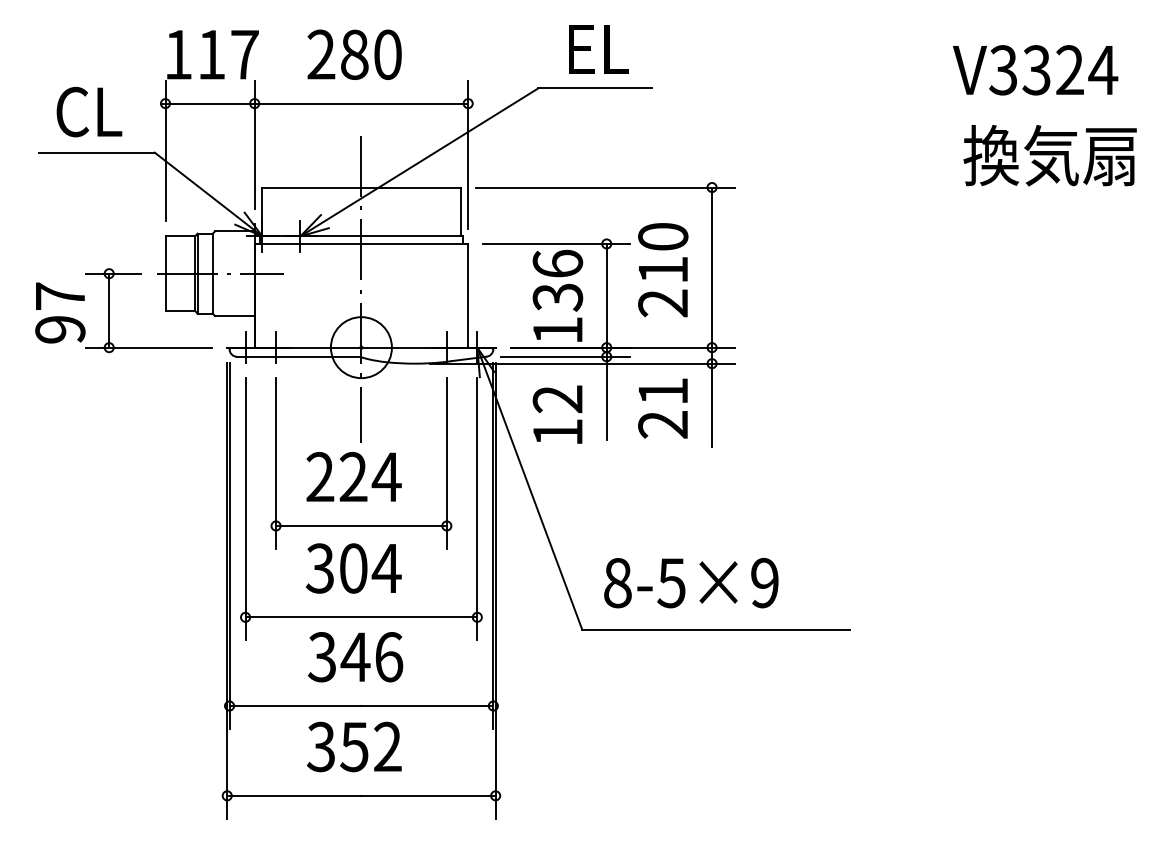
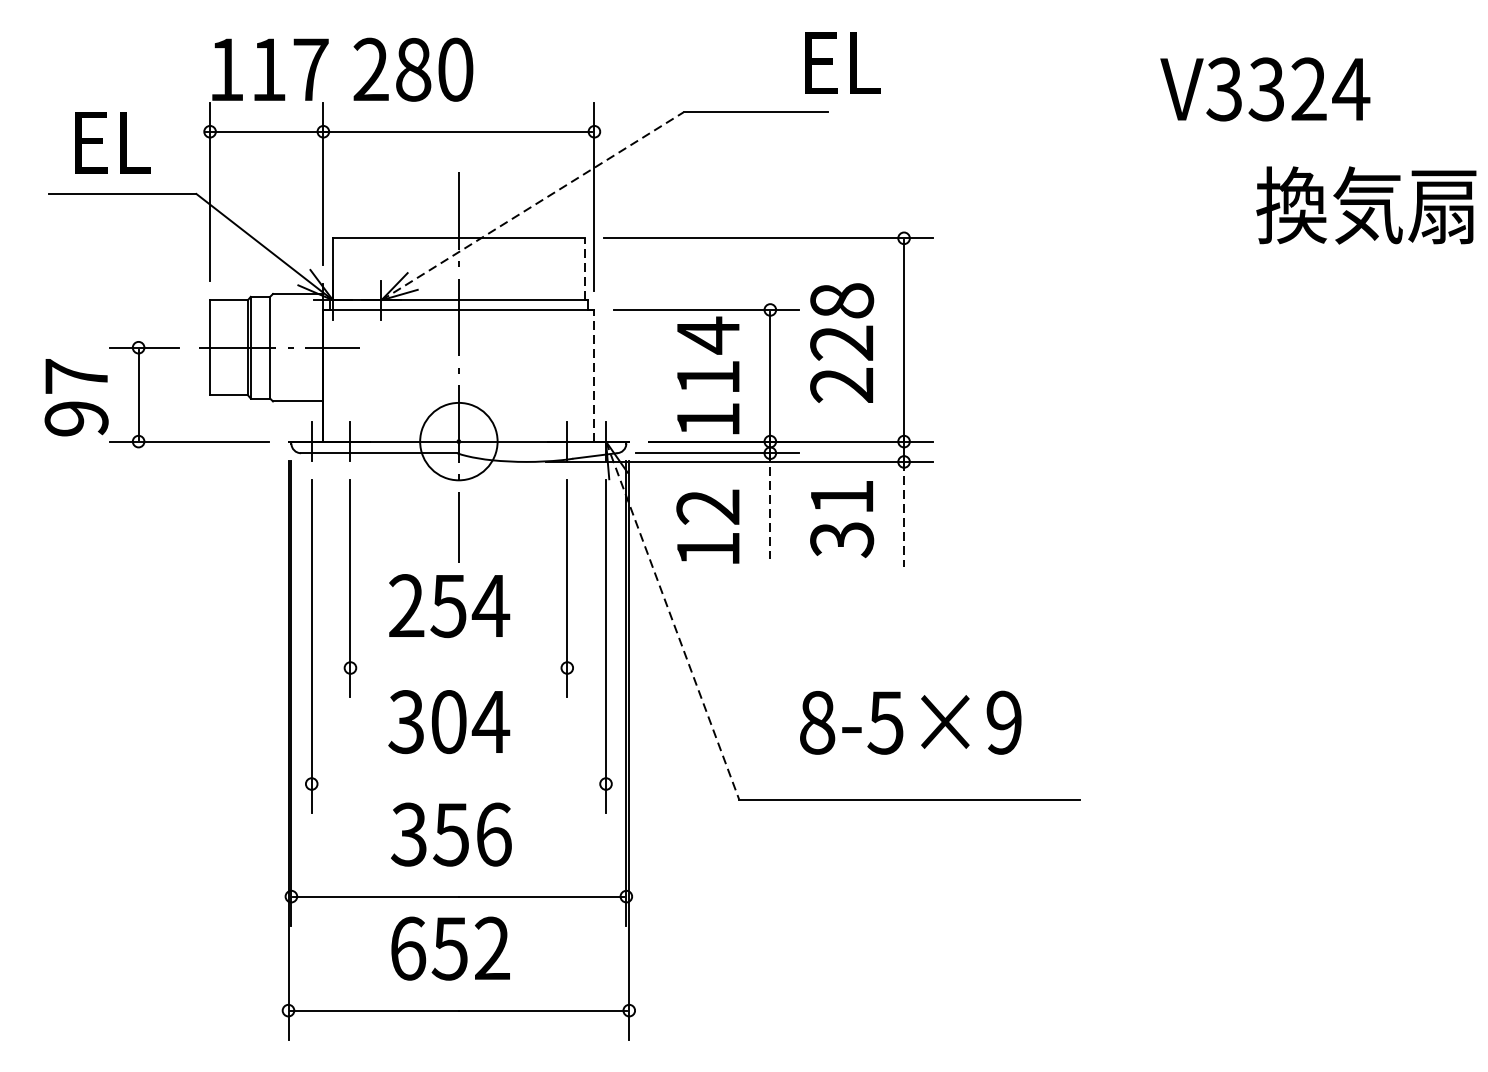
text: (598, 49) -> (842, 63), moved
text: (354, 54) -> (413, 69), moved
text: (1035, 70) -> (1265, 89), moved
text: (89, 111) -> (113, 141), CL -> EL
text: (1049, 155) -> (1365, 205), moved
line: (419, 162) -> (532, 206), solid -> dashed
line: (460, 211) -> (584, 268), solid -> dashed
text: (663, 252) -> (842, 320), 210 -> 228
text: (557, 280) -> (707, 356), 136 -> 114
line: (468, 295) -> (594, 375), solid -> dashed
line: (606, 398) -> (770, 506), solid -> dashed
line: (712, 405) -> (904, 515), solid -> dashed
text: (663, 425) -> (842, 540), 21 -> 31
text: (353, 477) -> (448, 606), 224 -> 254
line: (529, 489) -> (672, 621), solid -> dashed
line: (361, 525) -> (458, 667), removed
text: (691, 582) -> (910, 722), moved
line: (361, 617) -> (458, 784), removed
text: (355, 657) -> (451, 835), 346 -> 356
text: (321, 746) -> (408, 948), 352 -> 652

